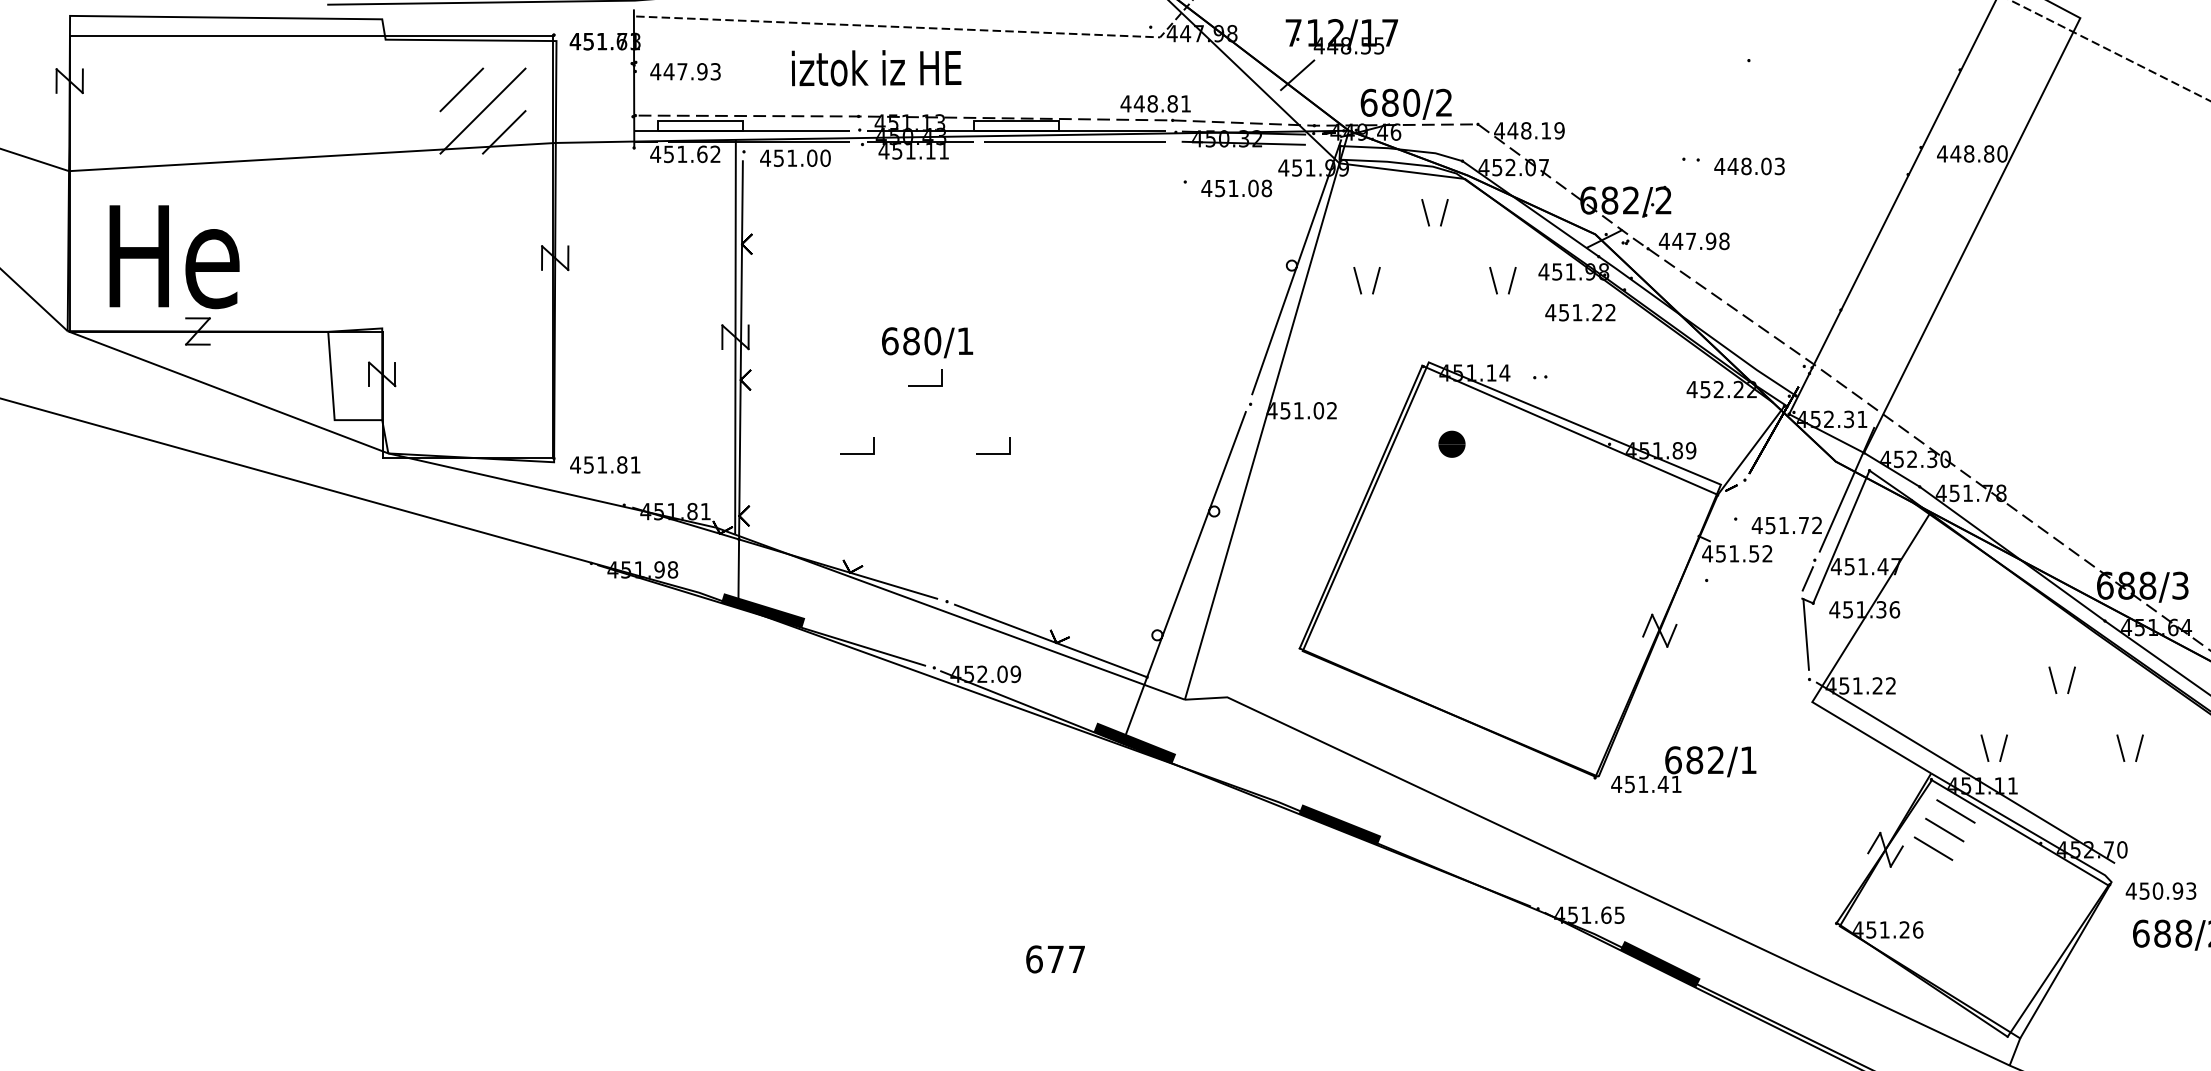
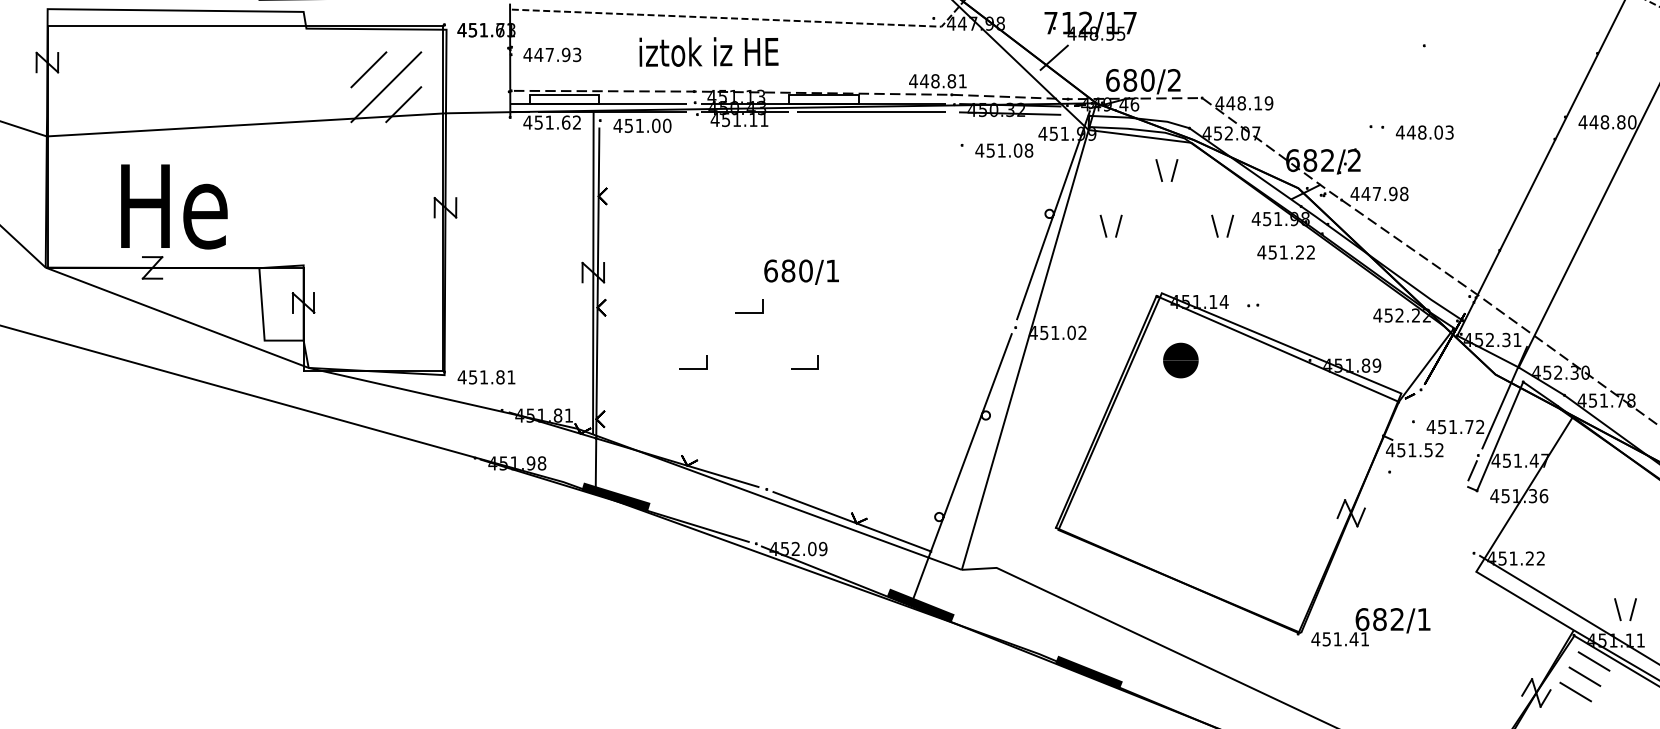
text: (174, 257) -> (174, 207), moved
text: (927, 342) -> (801, 272), moved
part: (1451, 443) -> (1180, 359), size x1.6
line: (1805, 634) -> (1470, 516), removed

